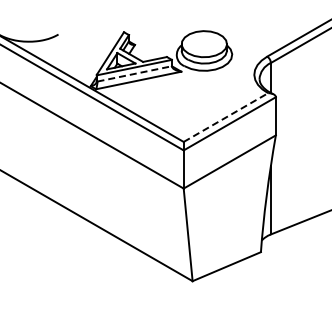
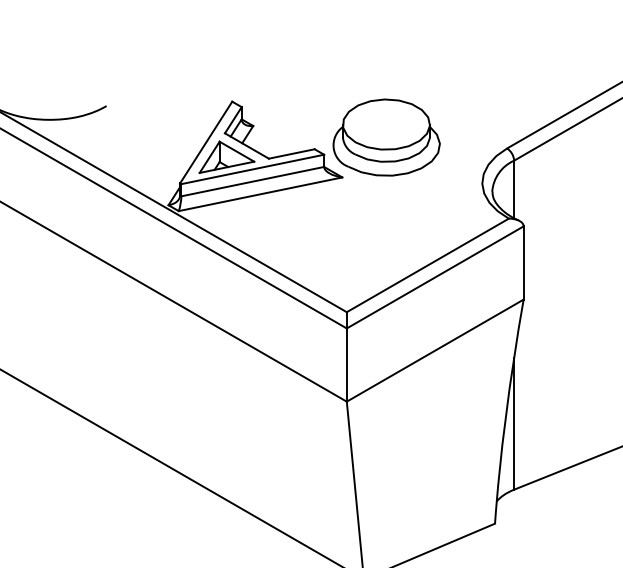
line: (134, 73) -> (252, 180), dashed -> solid
line: (225, 117) -> (426, 265), dashed -> solid

